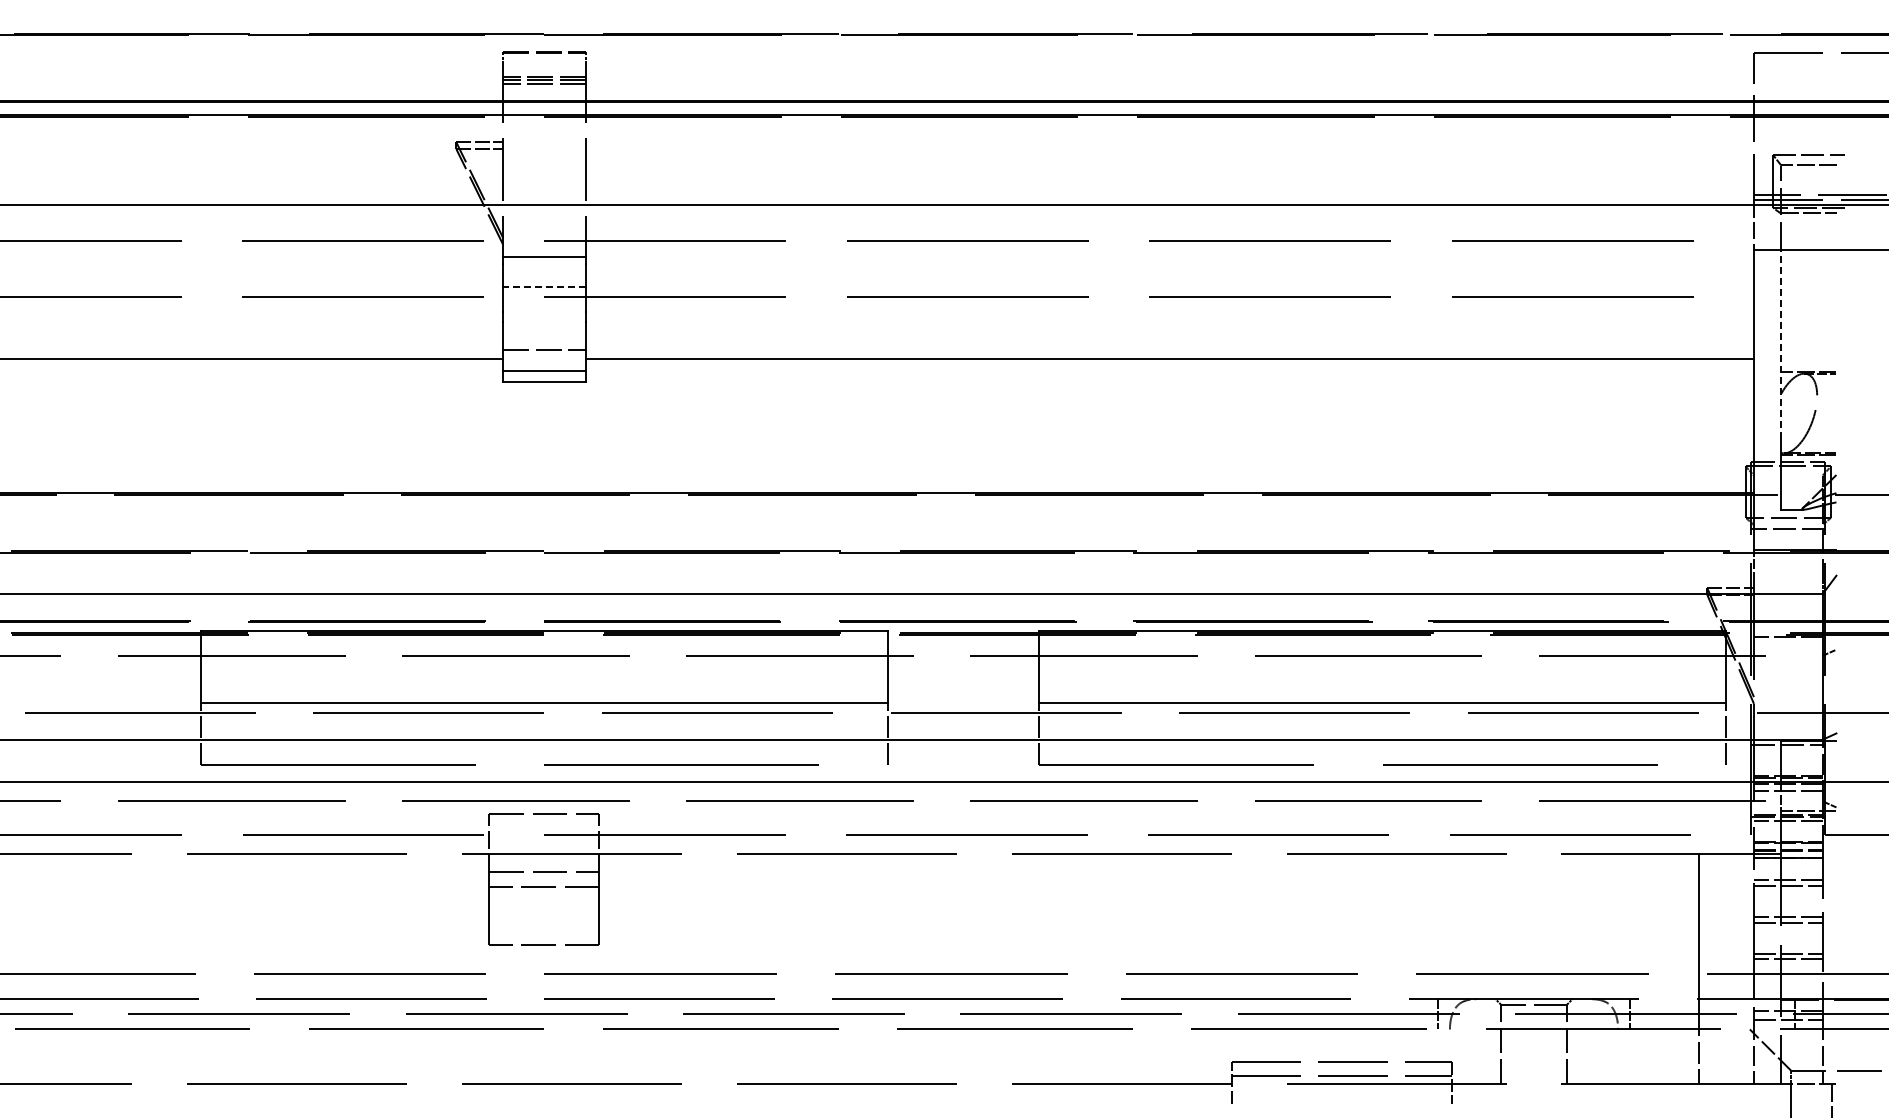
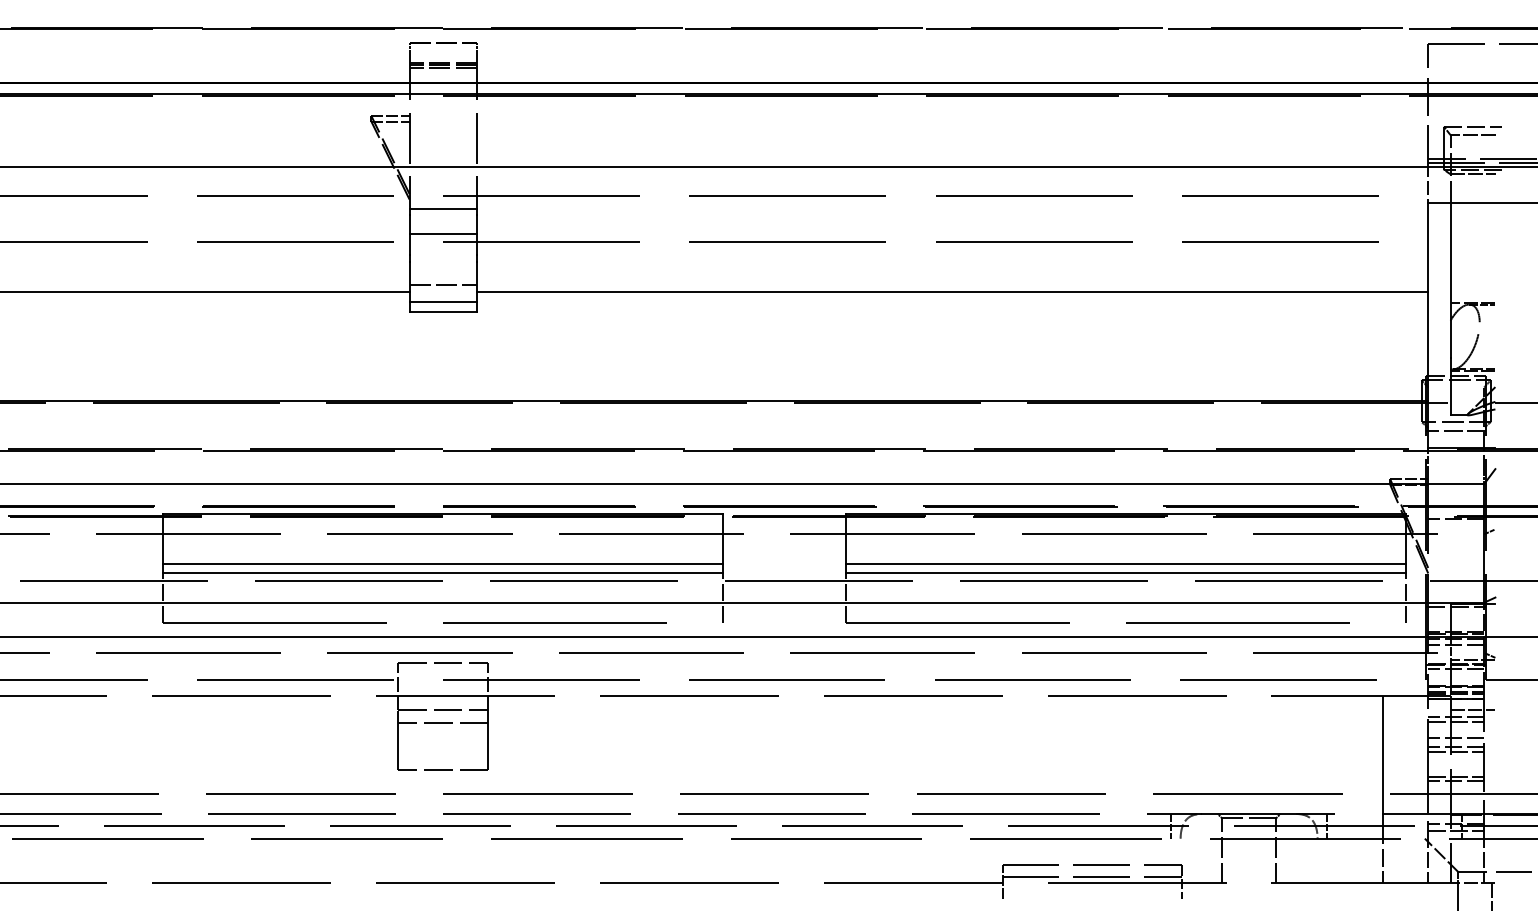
line: (543, 286) -> (442, 233), dashed -> solid
line: (1781, 344) -> (1450, 280), dashed -> solid
line: (544, 692) -> (443, 564), added
line: (1382, 692) -> (1125, 564), added
line: (1808, 871) -> (1472, 710), added
line: (1787, 905) -> (1455, 737), added

